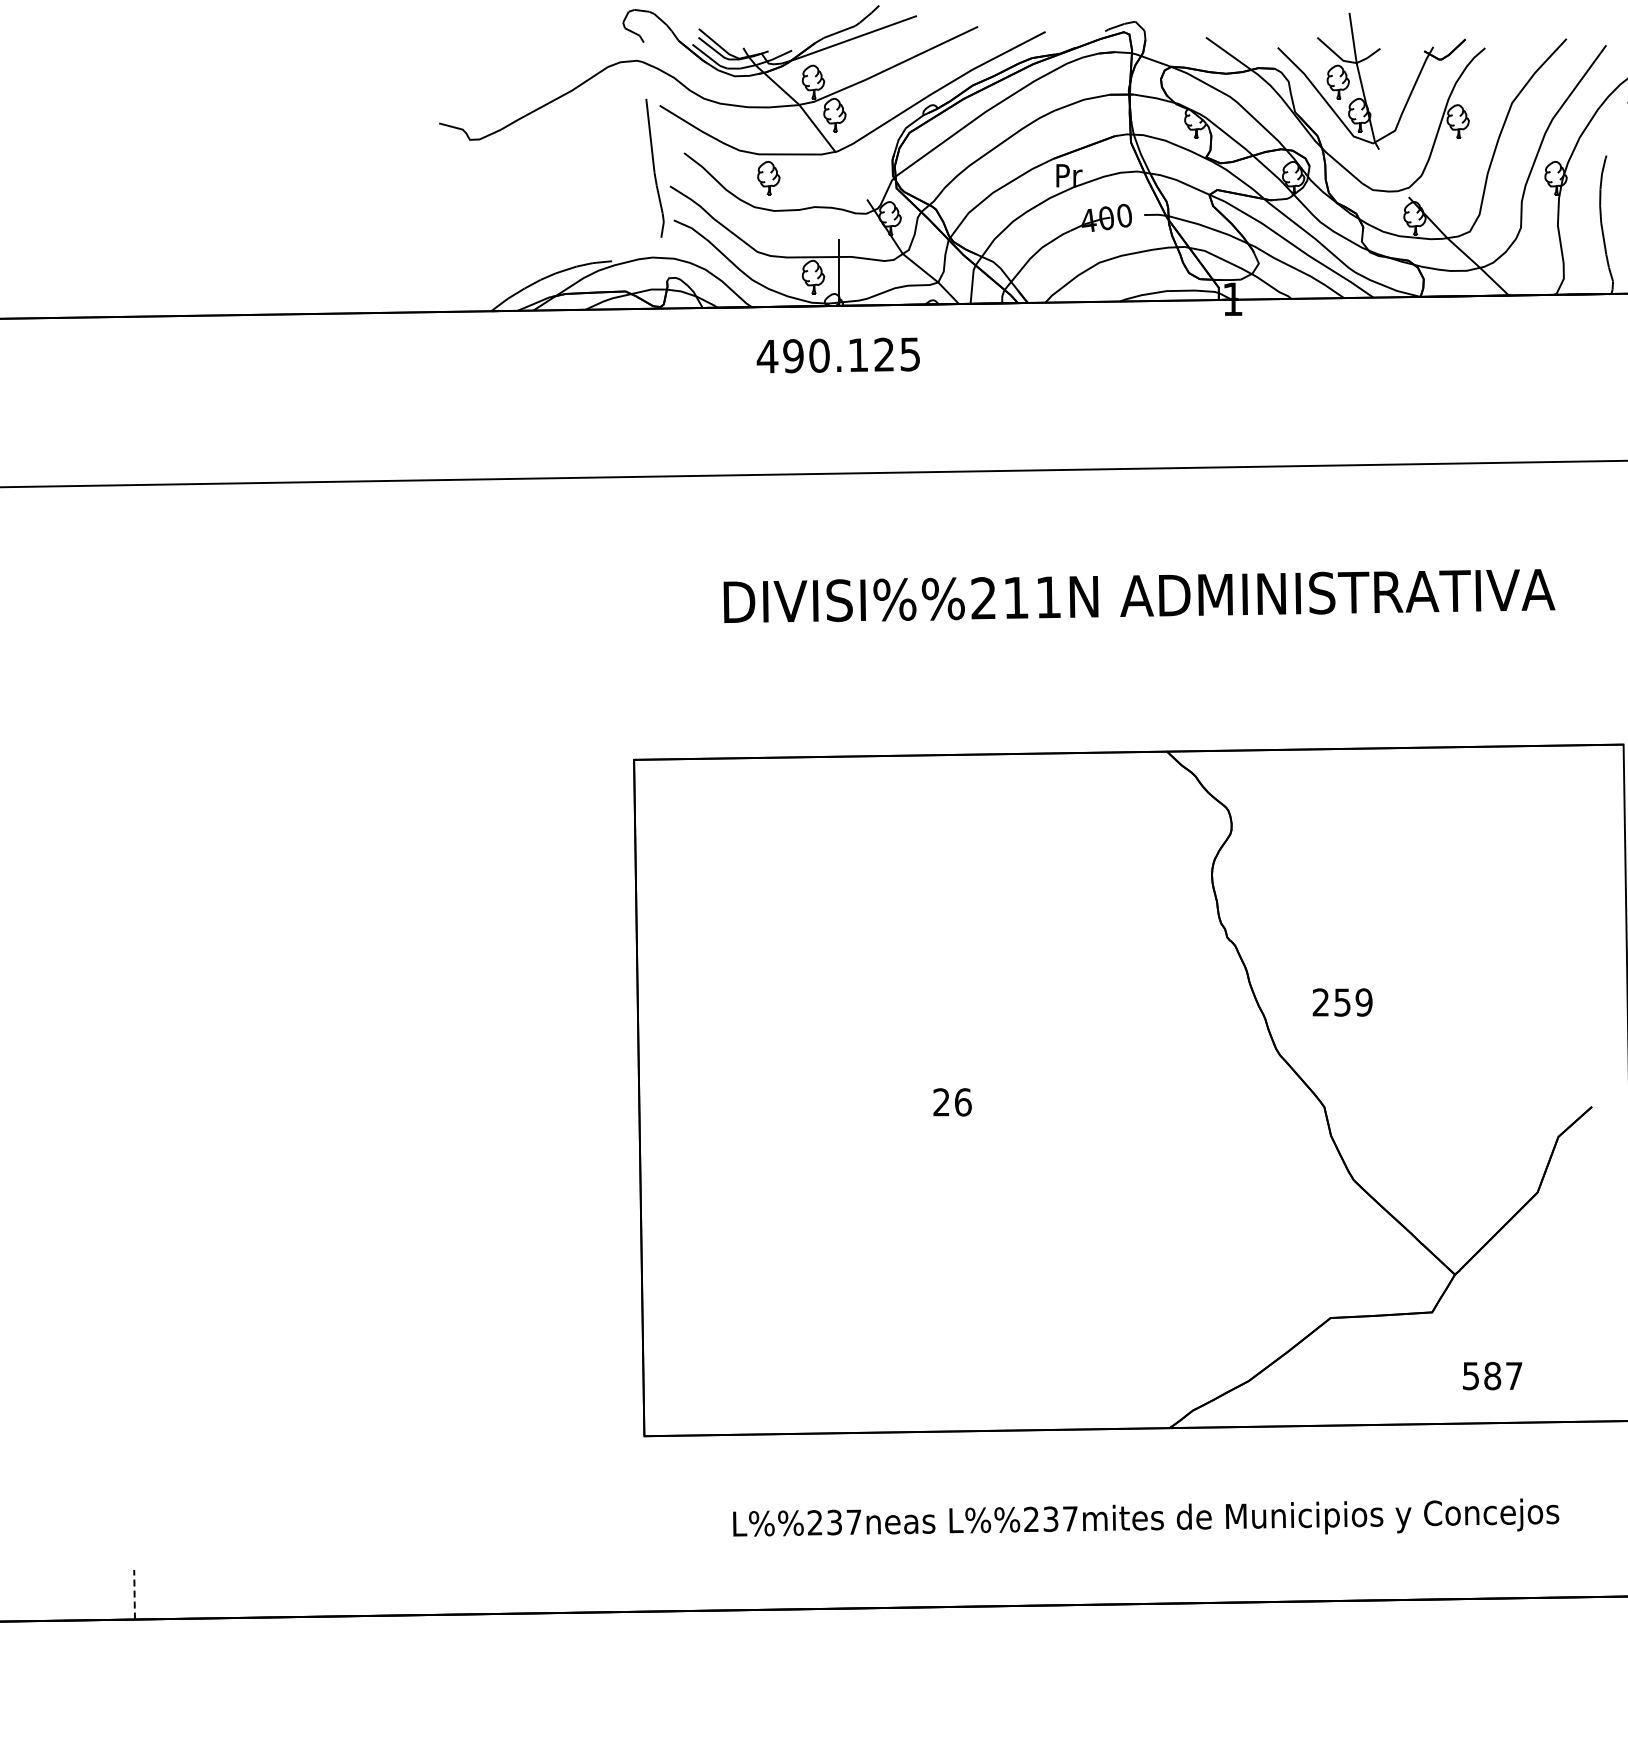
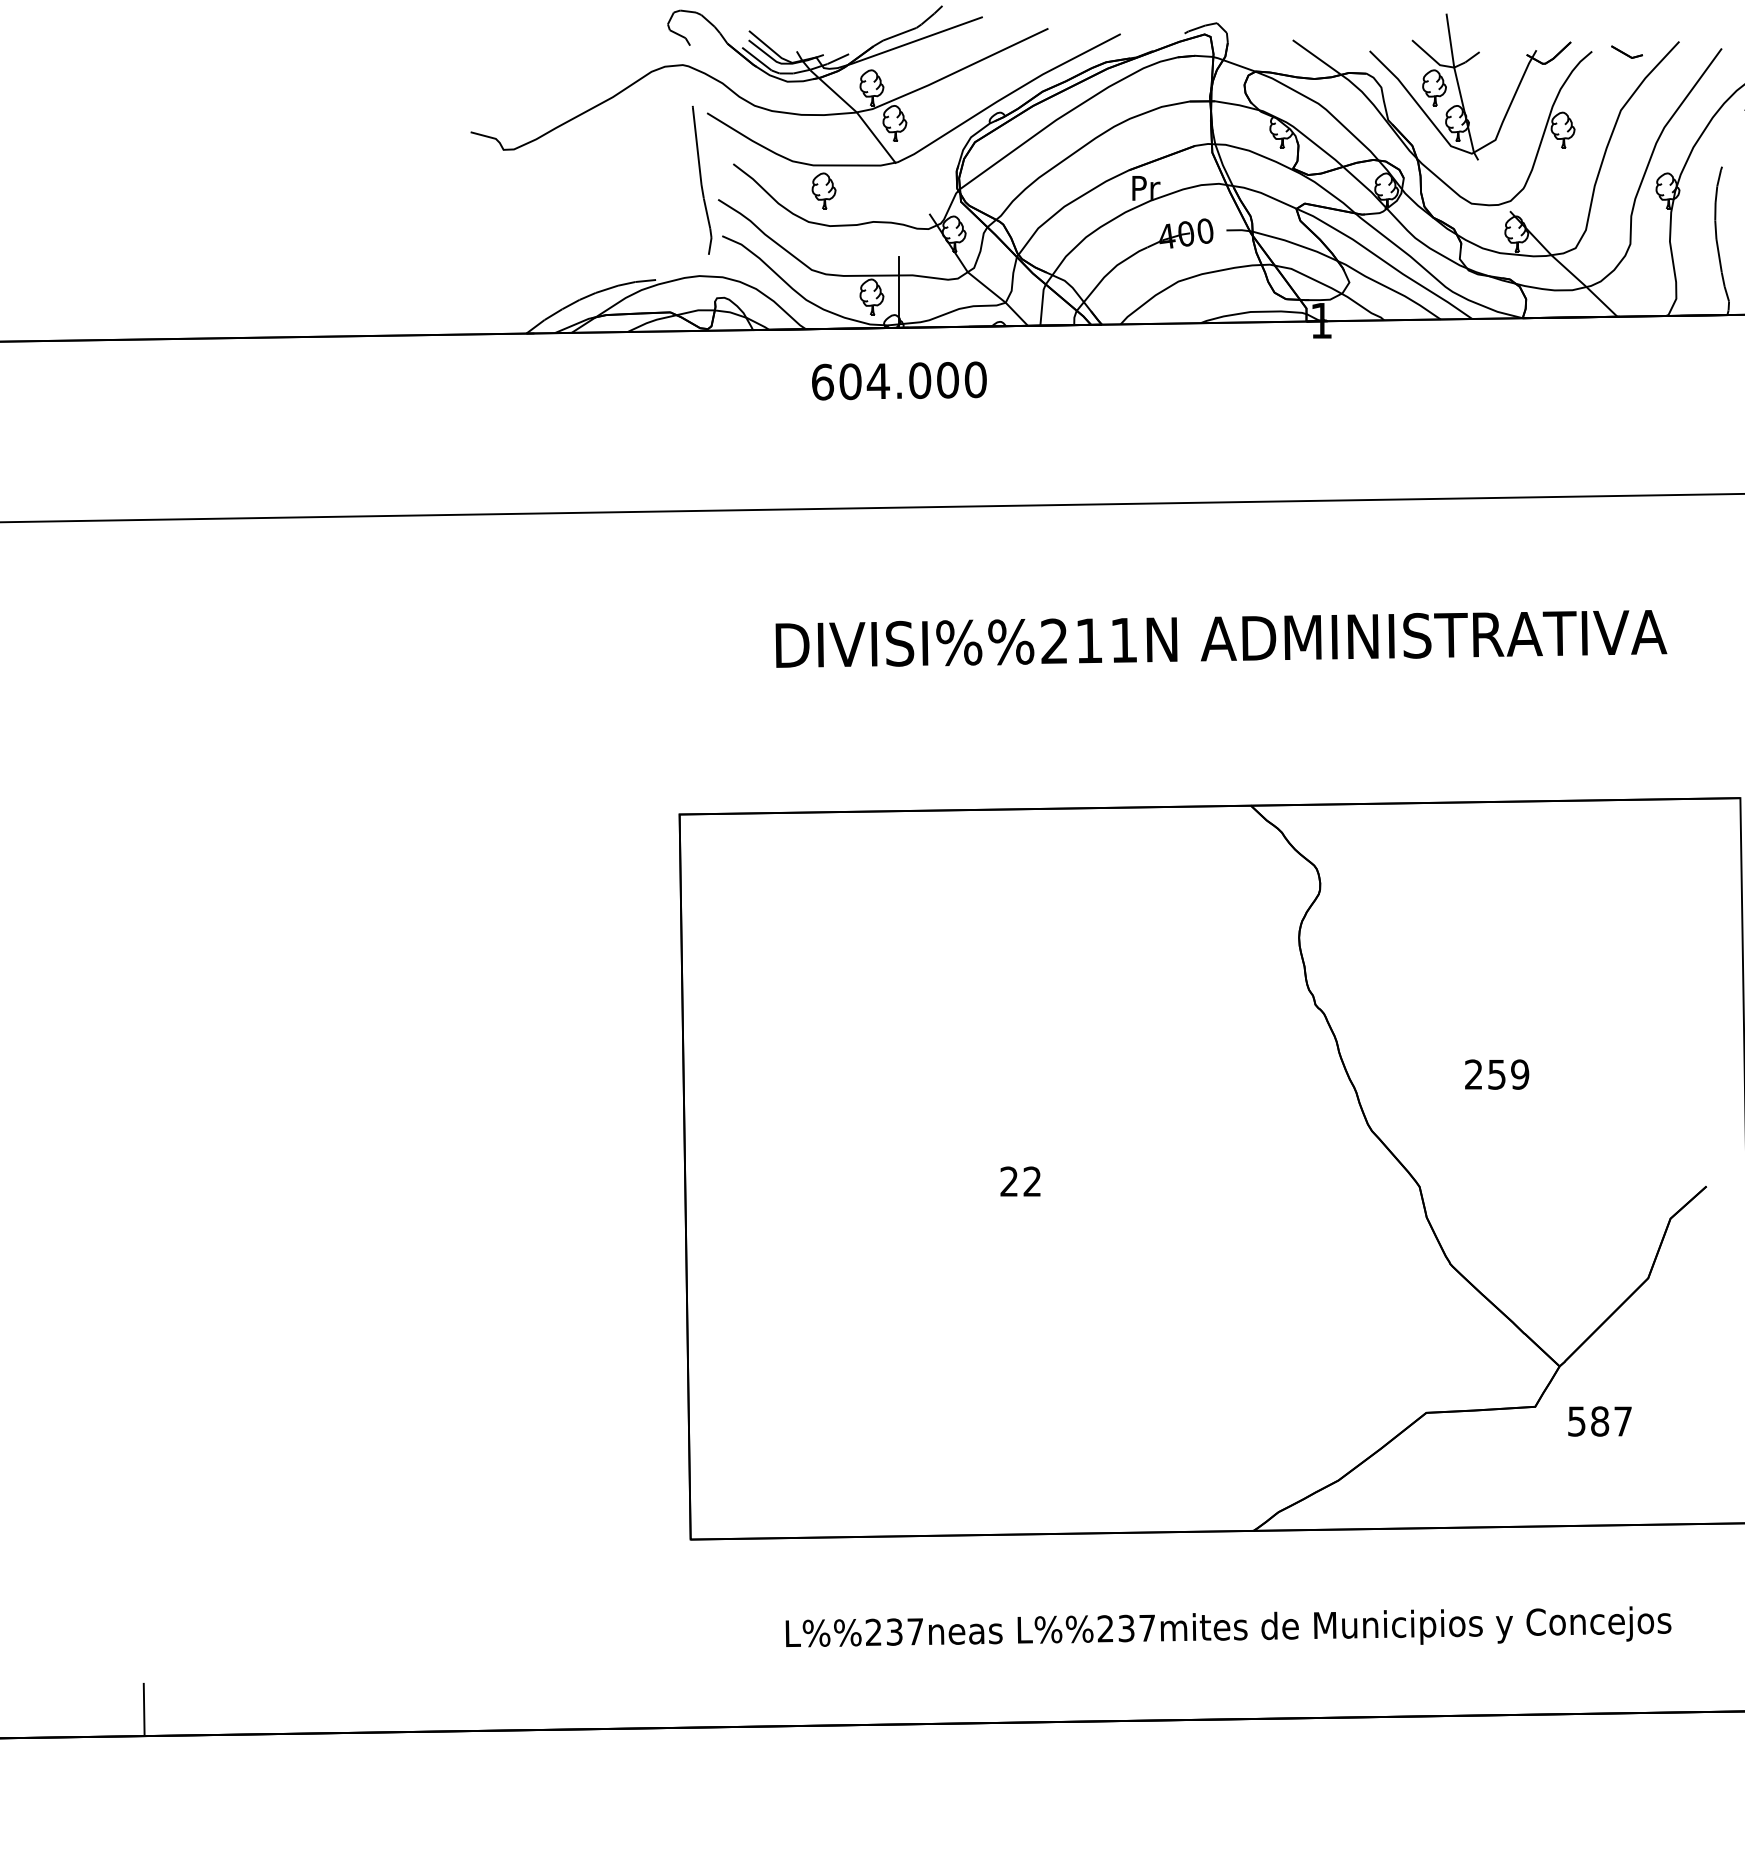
part: (1517, 48) -> (1626, 51), added
text: (838, 355) -> (898, 381), 490.125 -> 604.000
text: (1342, 1002) -> (1496, 1074), moved
text: (962, 1102) -> (1031, 1181), 26 -> 22
text: (1492, 1376) -> (1599, 1421), moved
line: (134, 1594) -> (144, 1709), dashed -> solid

